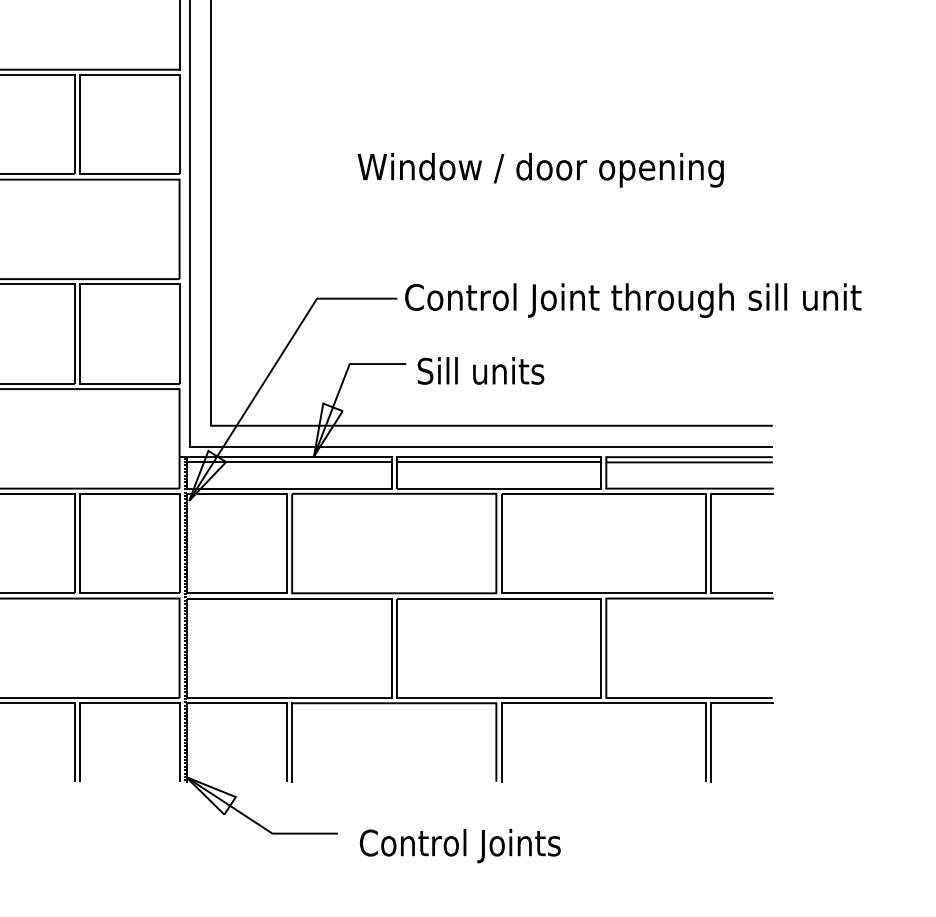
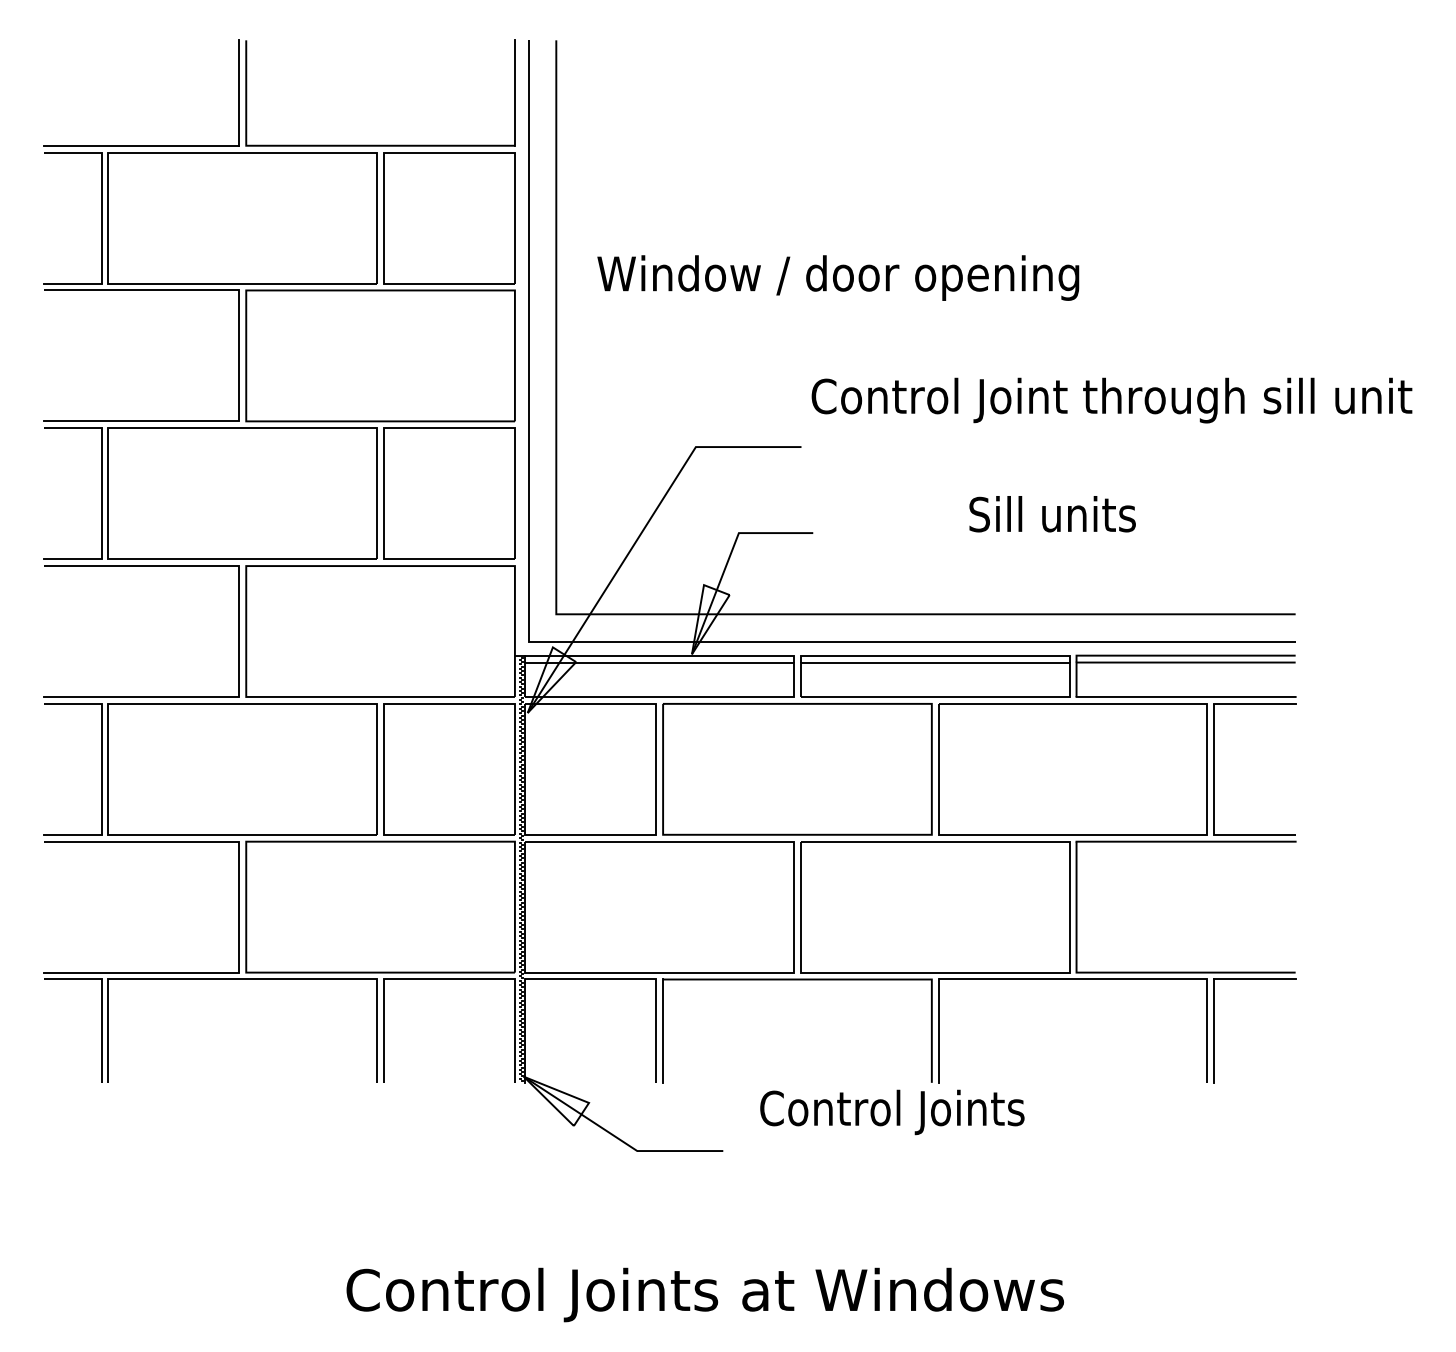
text: (540, 169) -> (838, 277), moved
text: (632, 300) -> (1111, 400), moved
text: (480, 371) -> (1052, 514), moved
text: (460, 846) -> (892, 1112), moved

